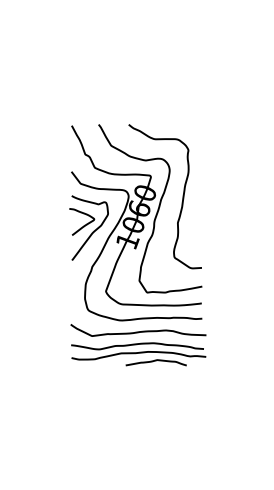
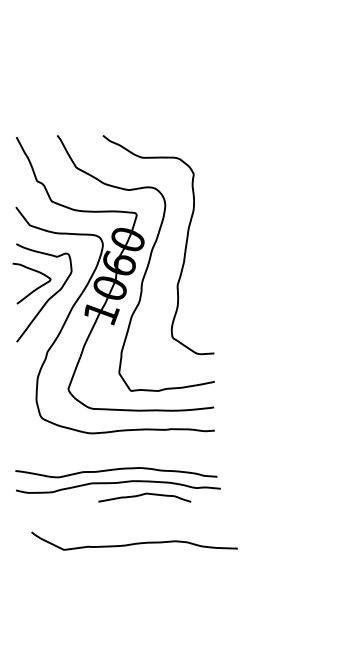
curve: (138, 331) -> (134, 542), moved

